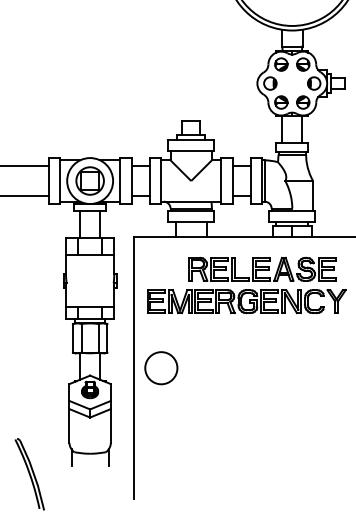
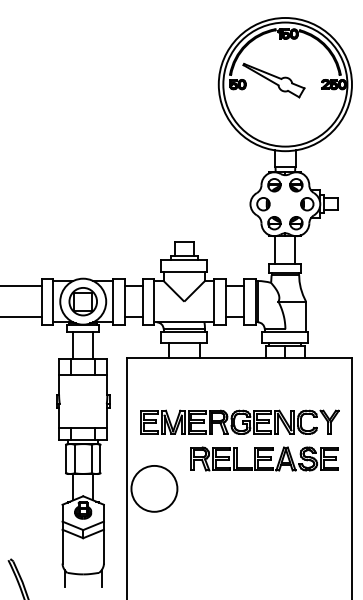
part: (262, 268) -> (264, 458), moved
circle: (161, 367) -> (154, 488), size x1.43

